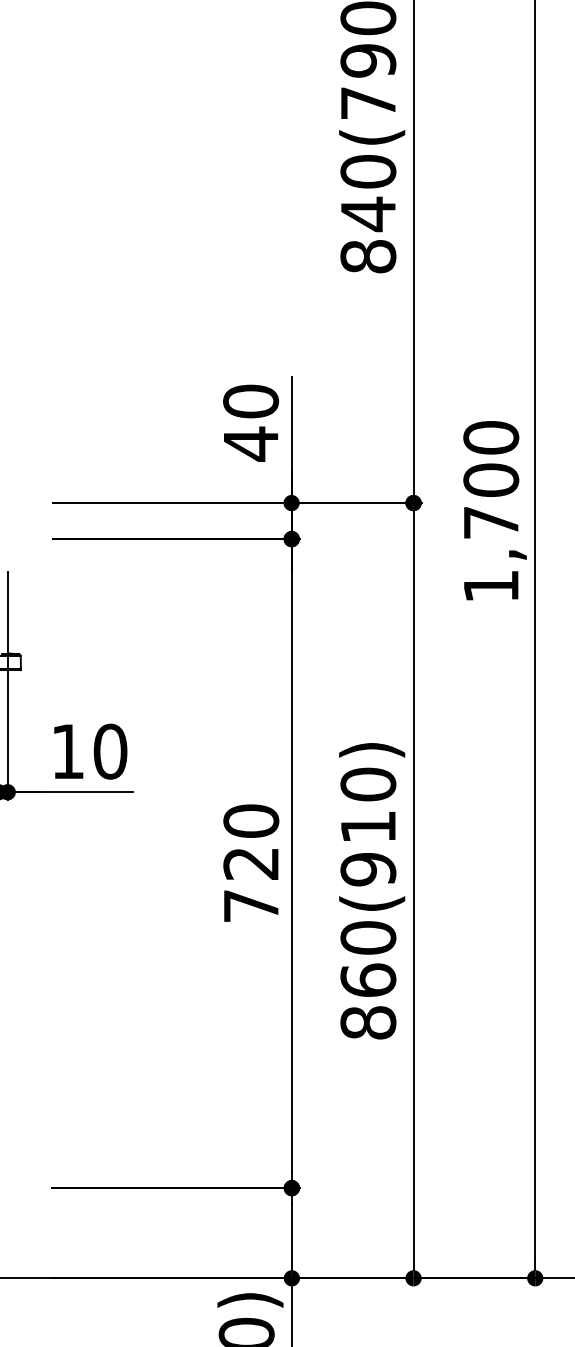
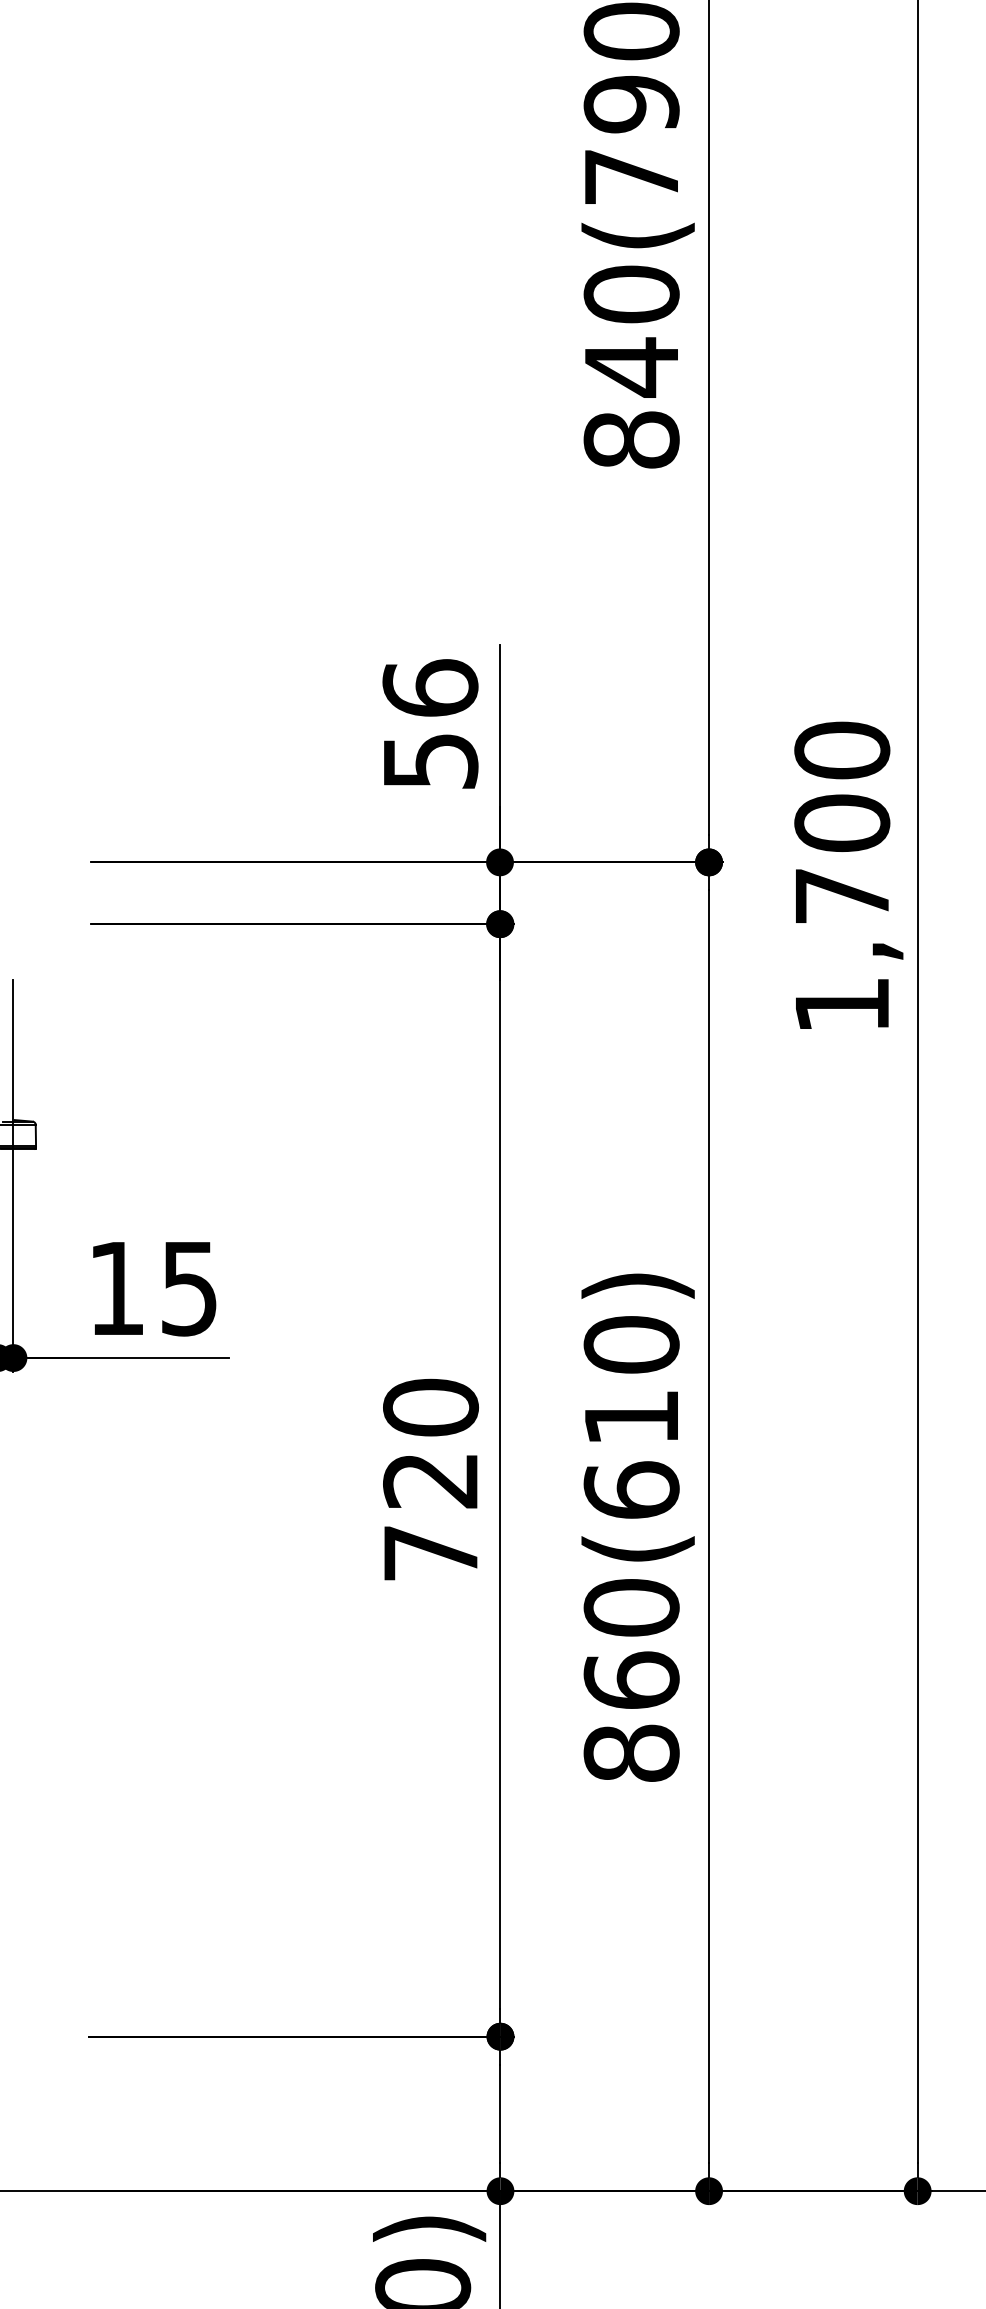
text: (251, 422) -> (431, 724), 40 -> 56
text: (110, 751) -> (189, 1288), 10 -> 15
text: (368, 869) -> (631, 1490), 860(910) -> 860(610)

